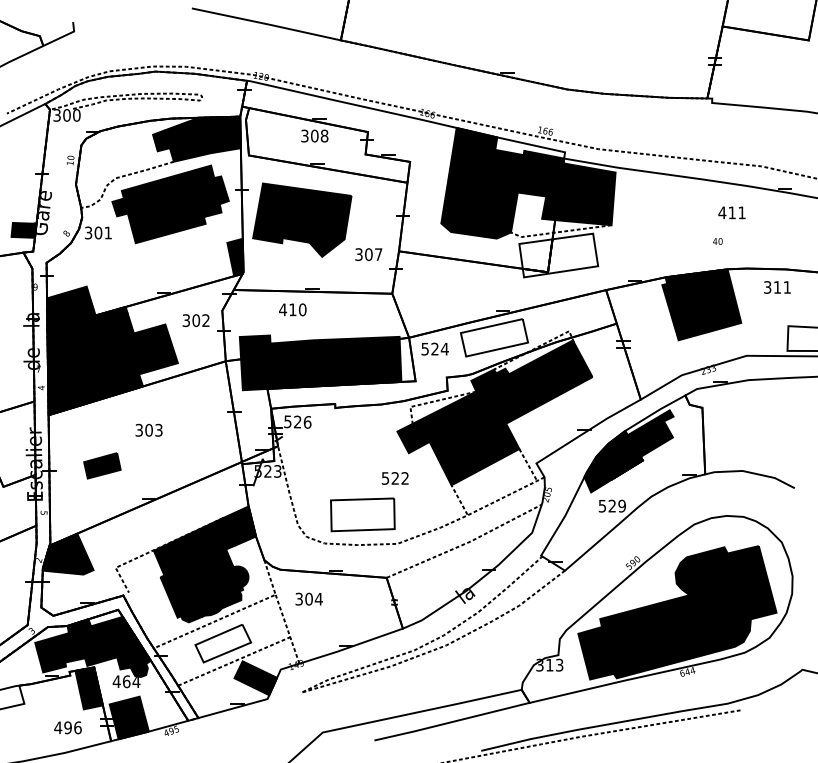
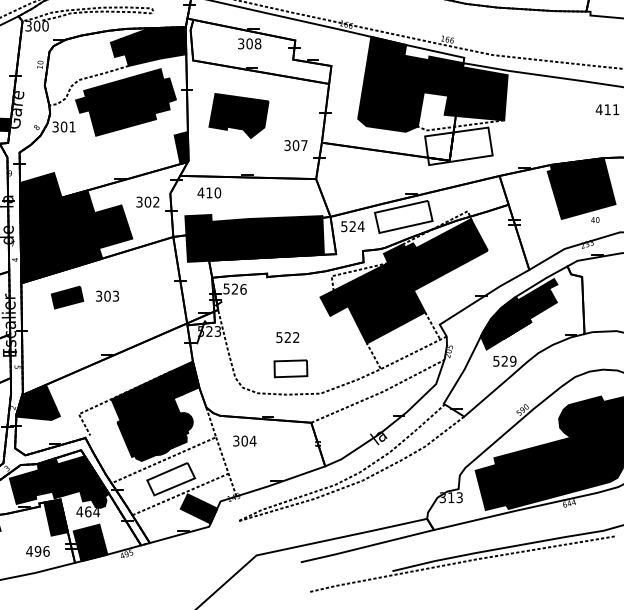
part: (302, 219) -> (239, 115), size x0.7
text: (717, 241) -> (595, 220), moved
text: (292, 309) -> (209, 192), moved
part: (102, 465) -> (67, 297), moved
text: (394, 478) -> (287, 337), moved
part: (362, 514) -> (290, 368), size x0.6

